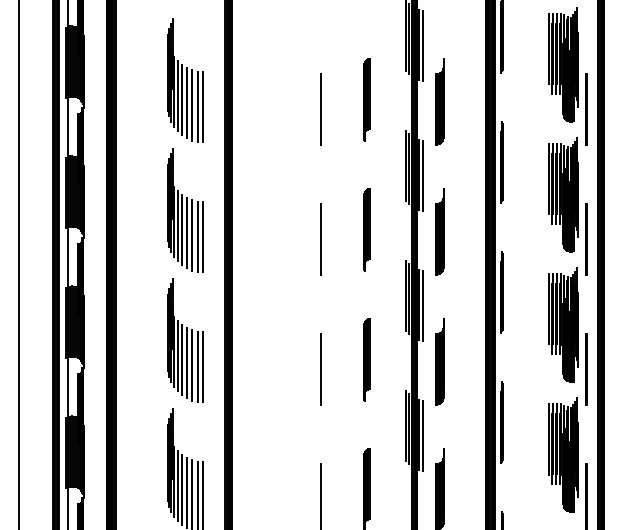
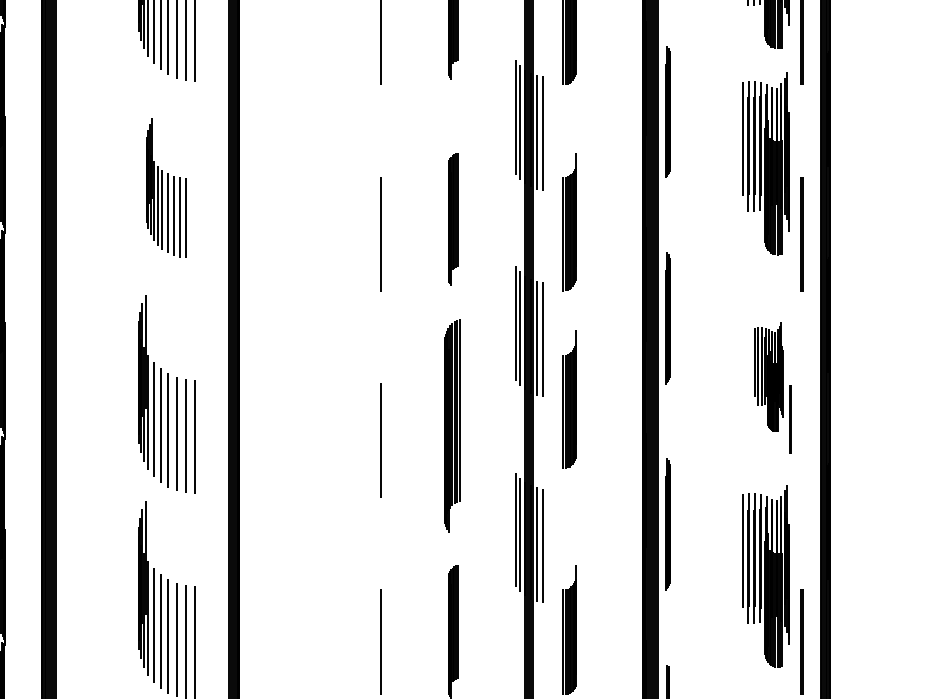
part: (185, 210) -> (166, 188), size x0.7
part: (567, 336) -> (771, 388), size x0.6
part: (366, 359) -> (453, 424), size x1.6
part: (439, 361) -> (568, 399), moved

